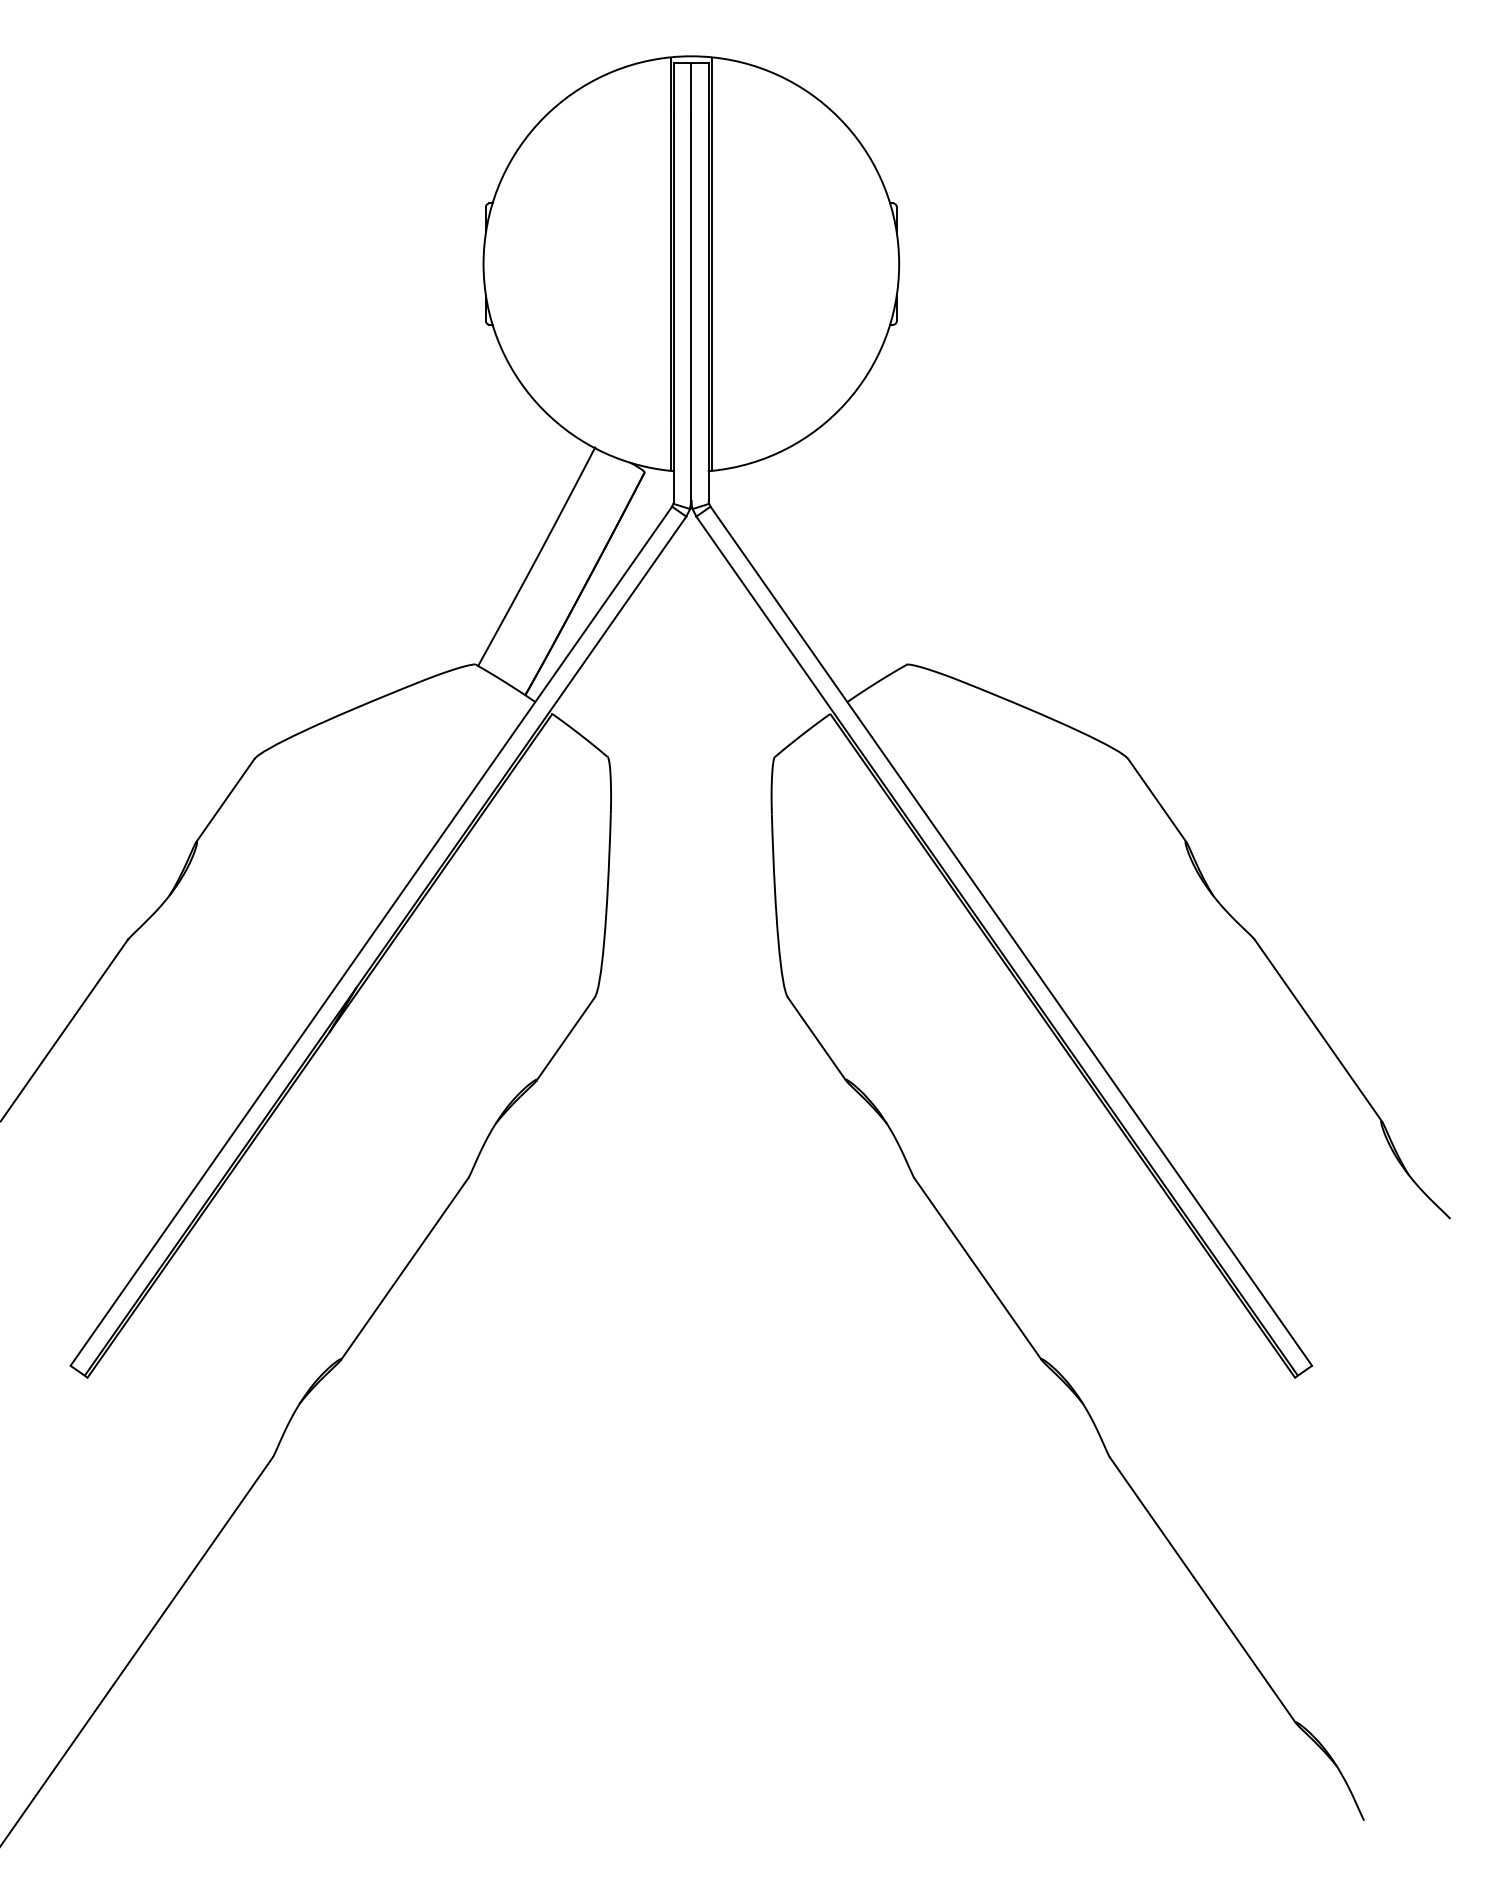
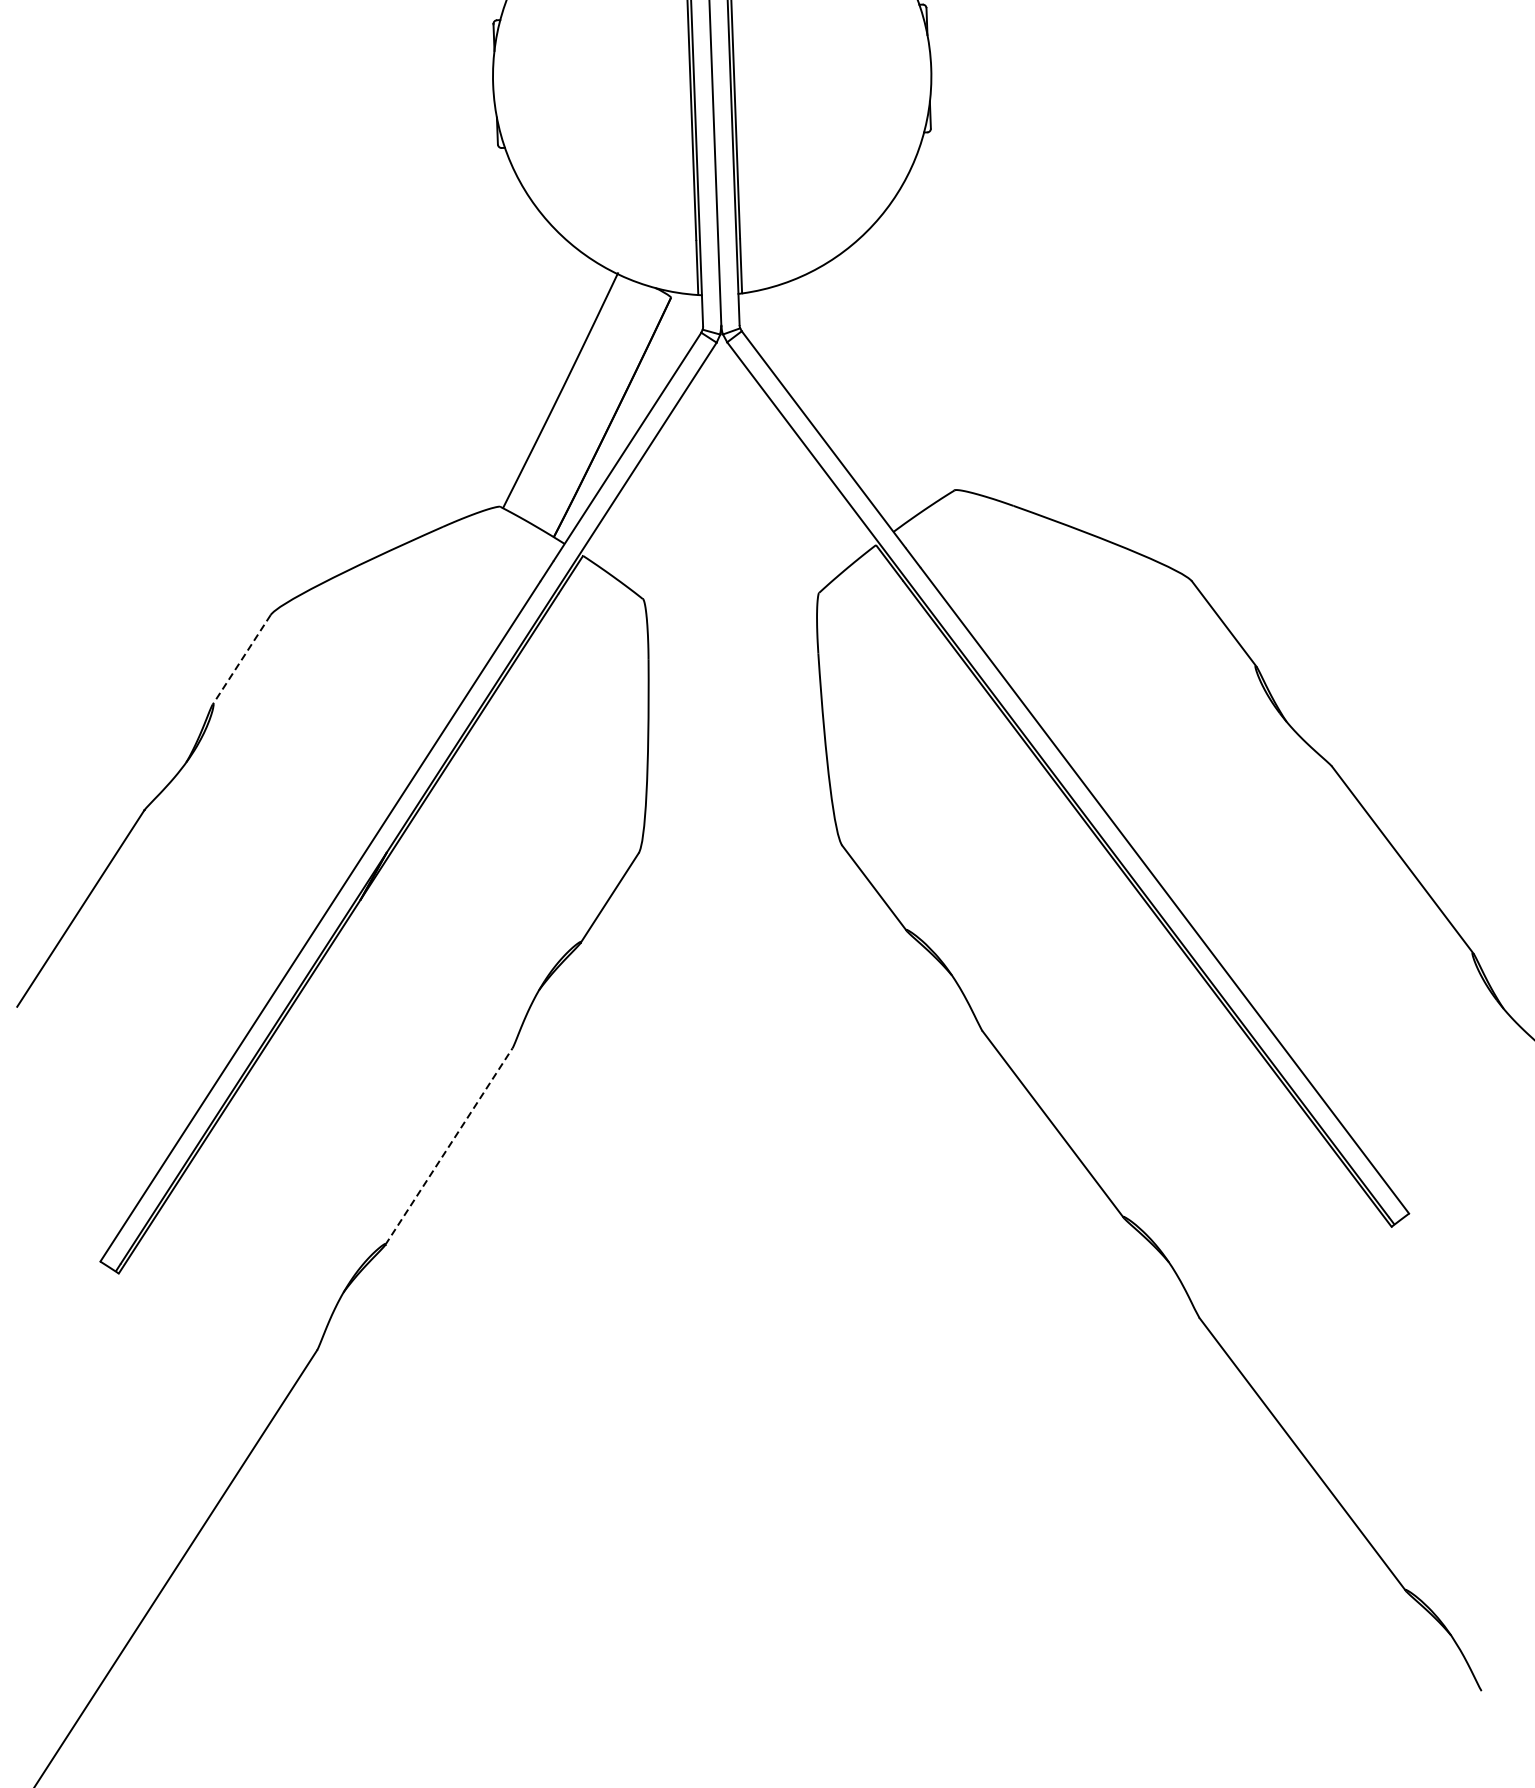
line: (225, 800) -> (241, 659), solid -> dashed
line: (405, 1268) -> (449, 1146), solid -> dashed

